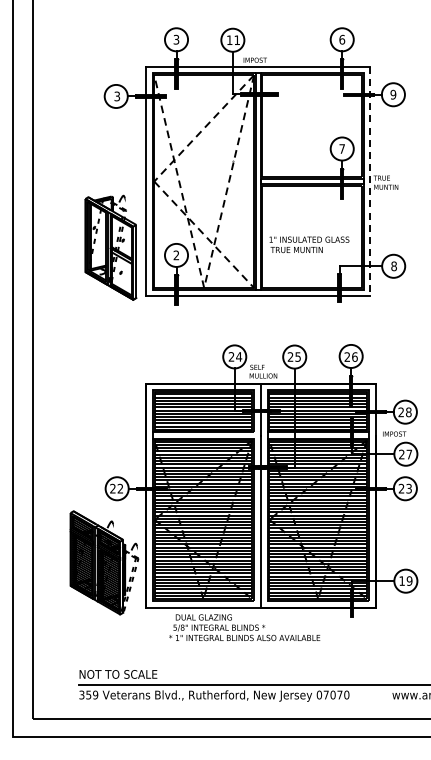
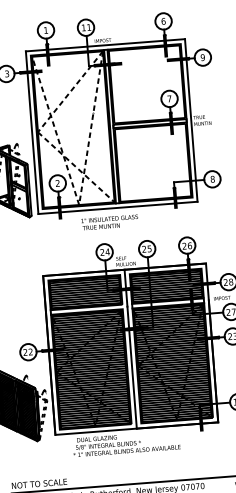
text: (176, 39) -> (46, 30), 3 -> 1
line: (370, 181) -> (191, 120), dashed -> solid
text: (309, 244) -> (110, 222), moved

